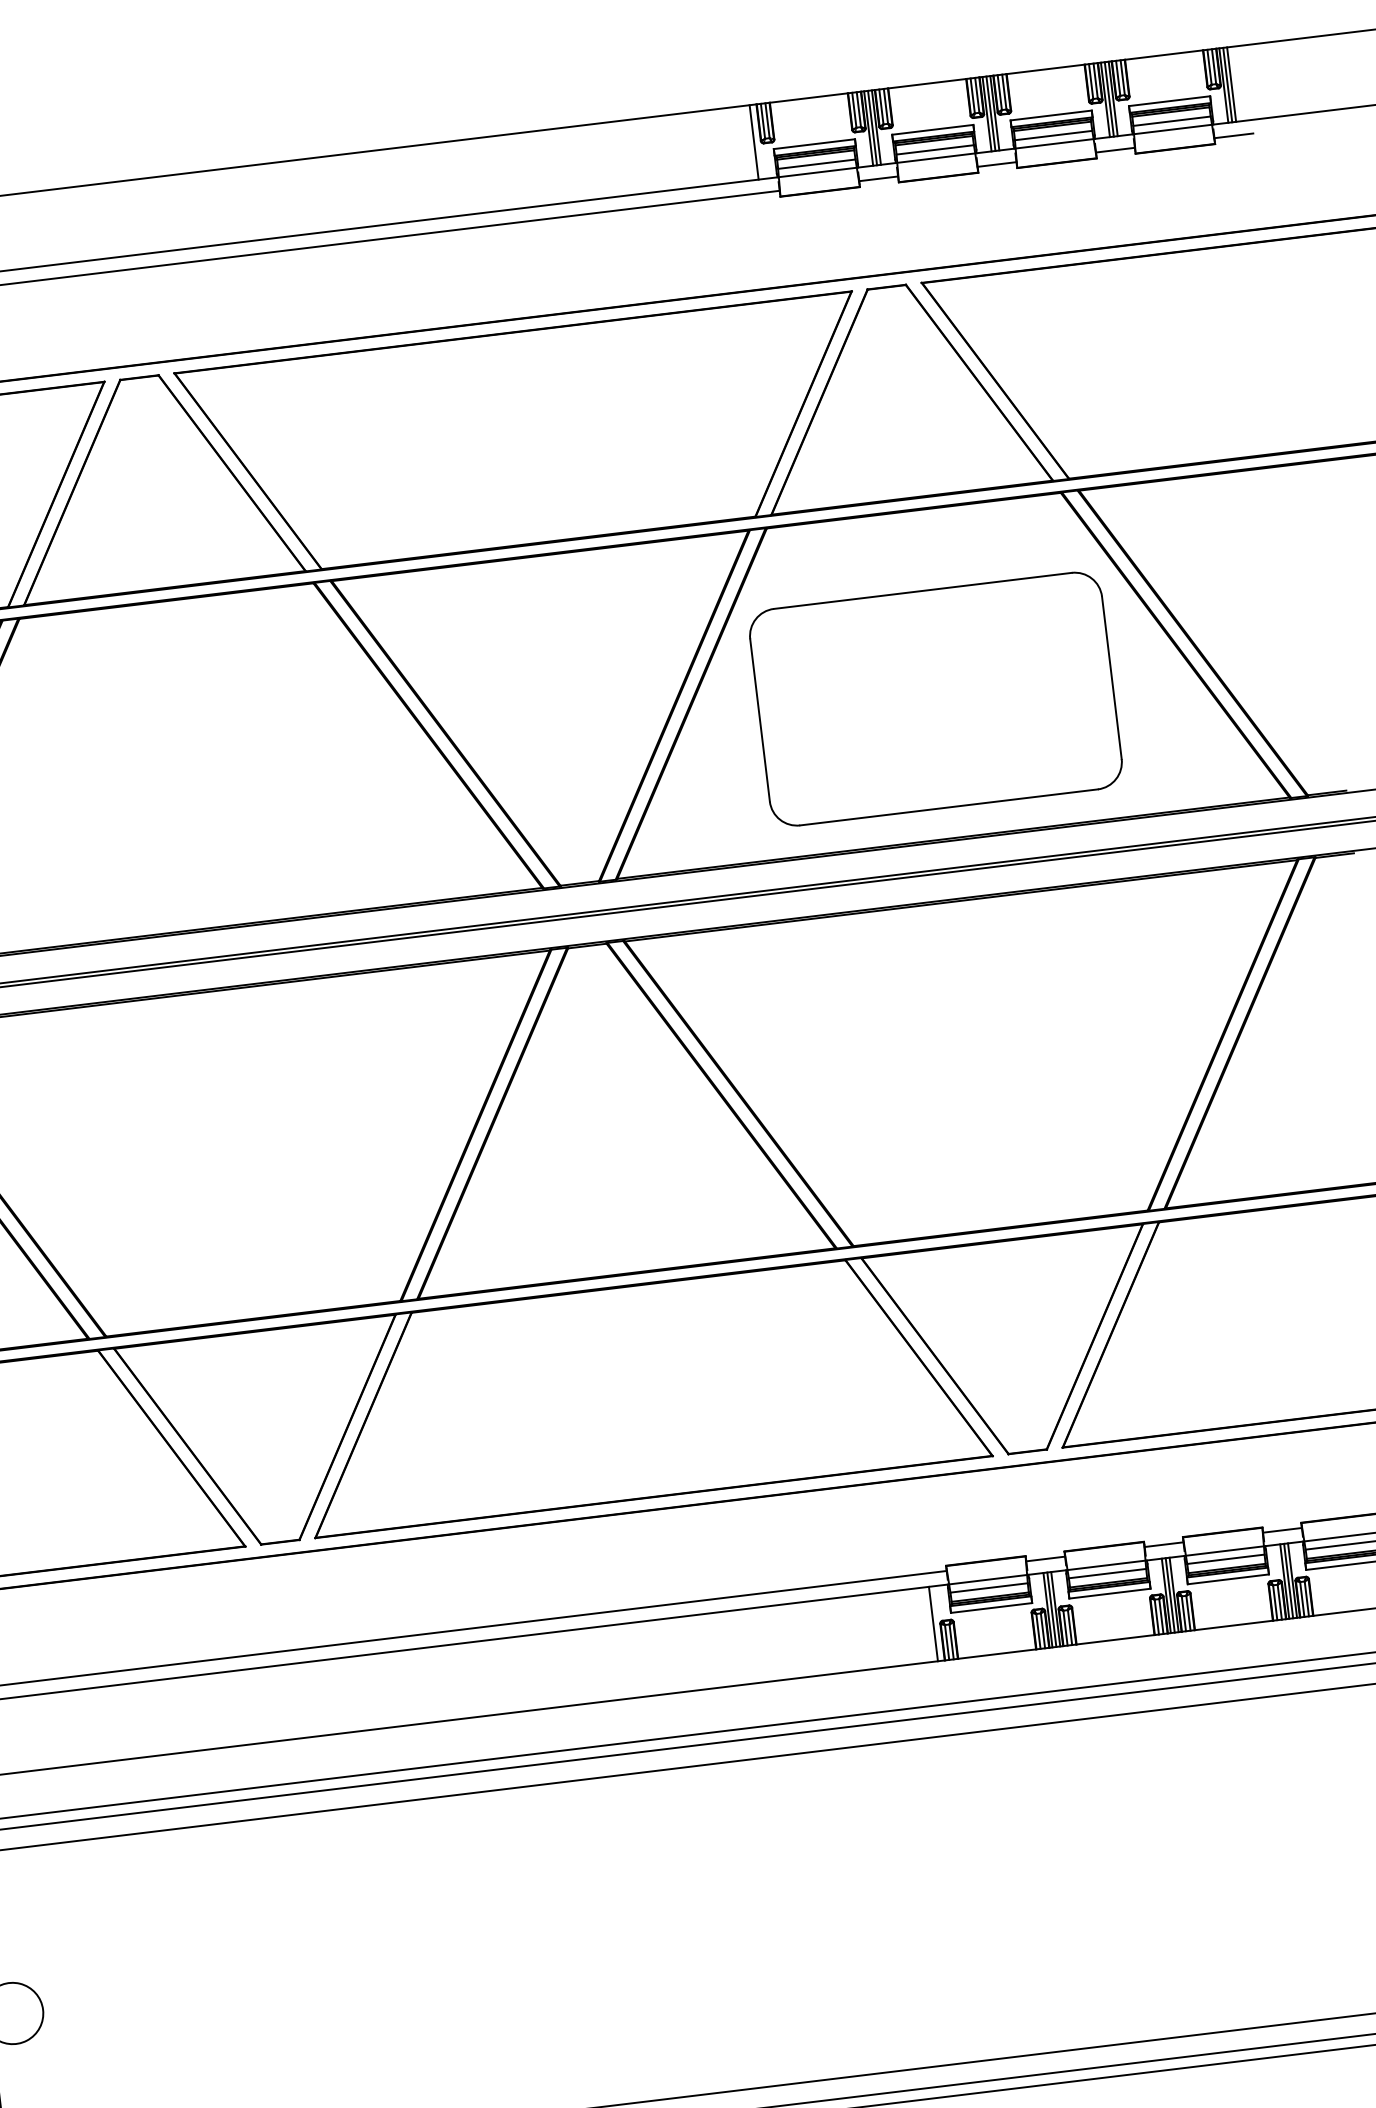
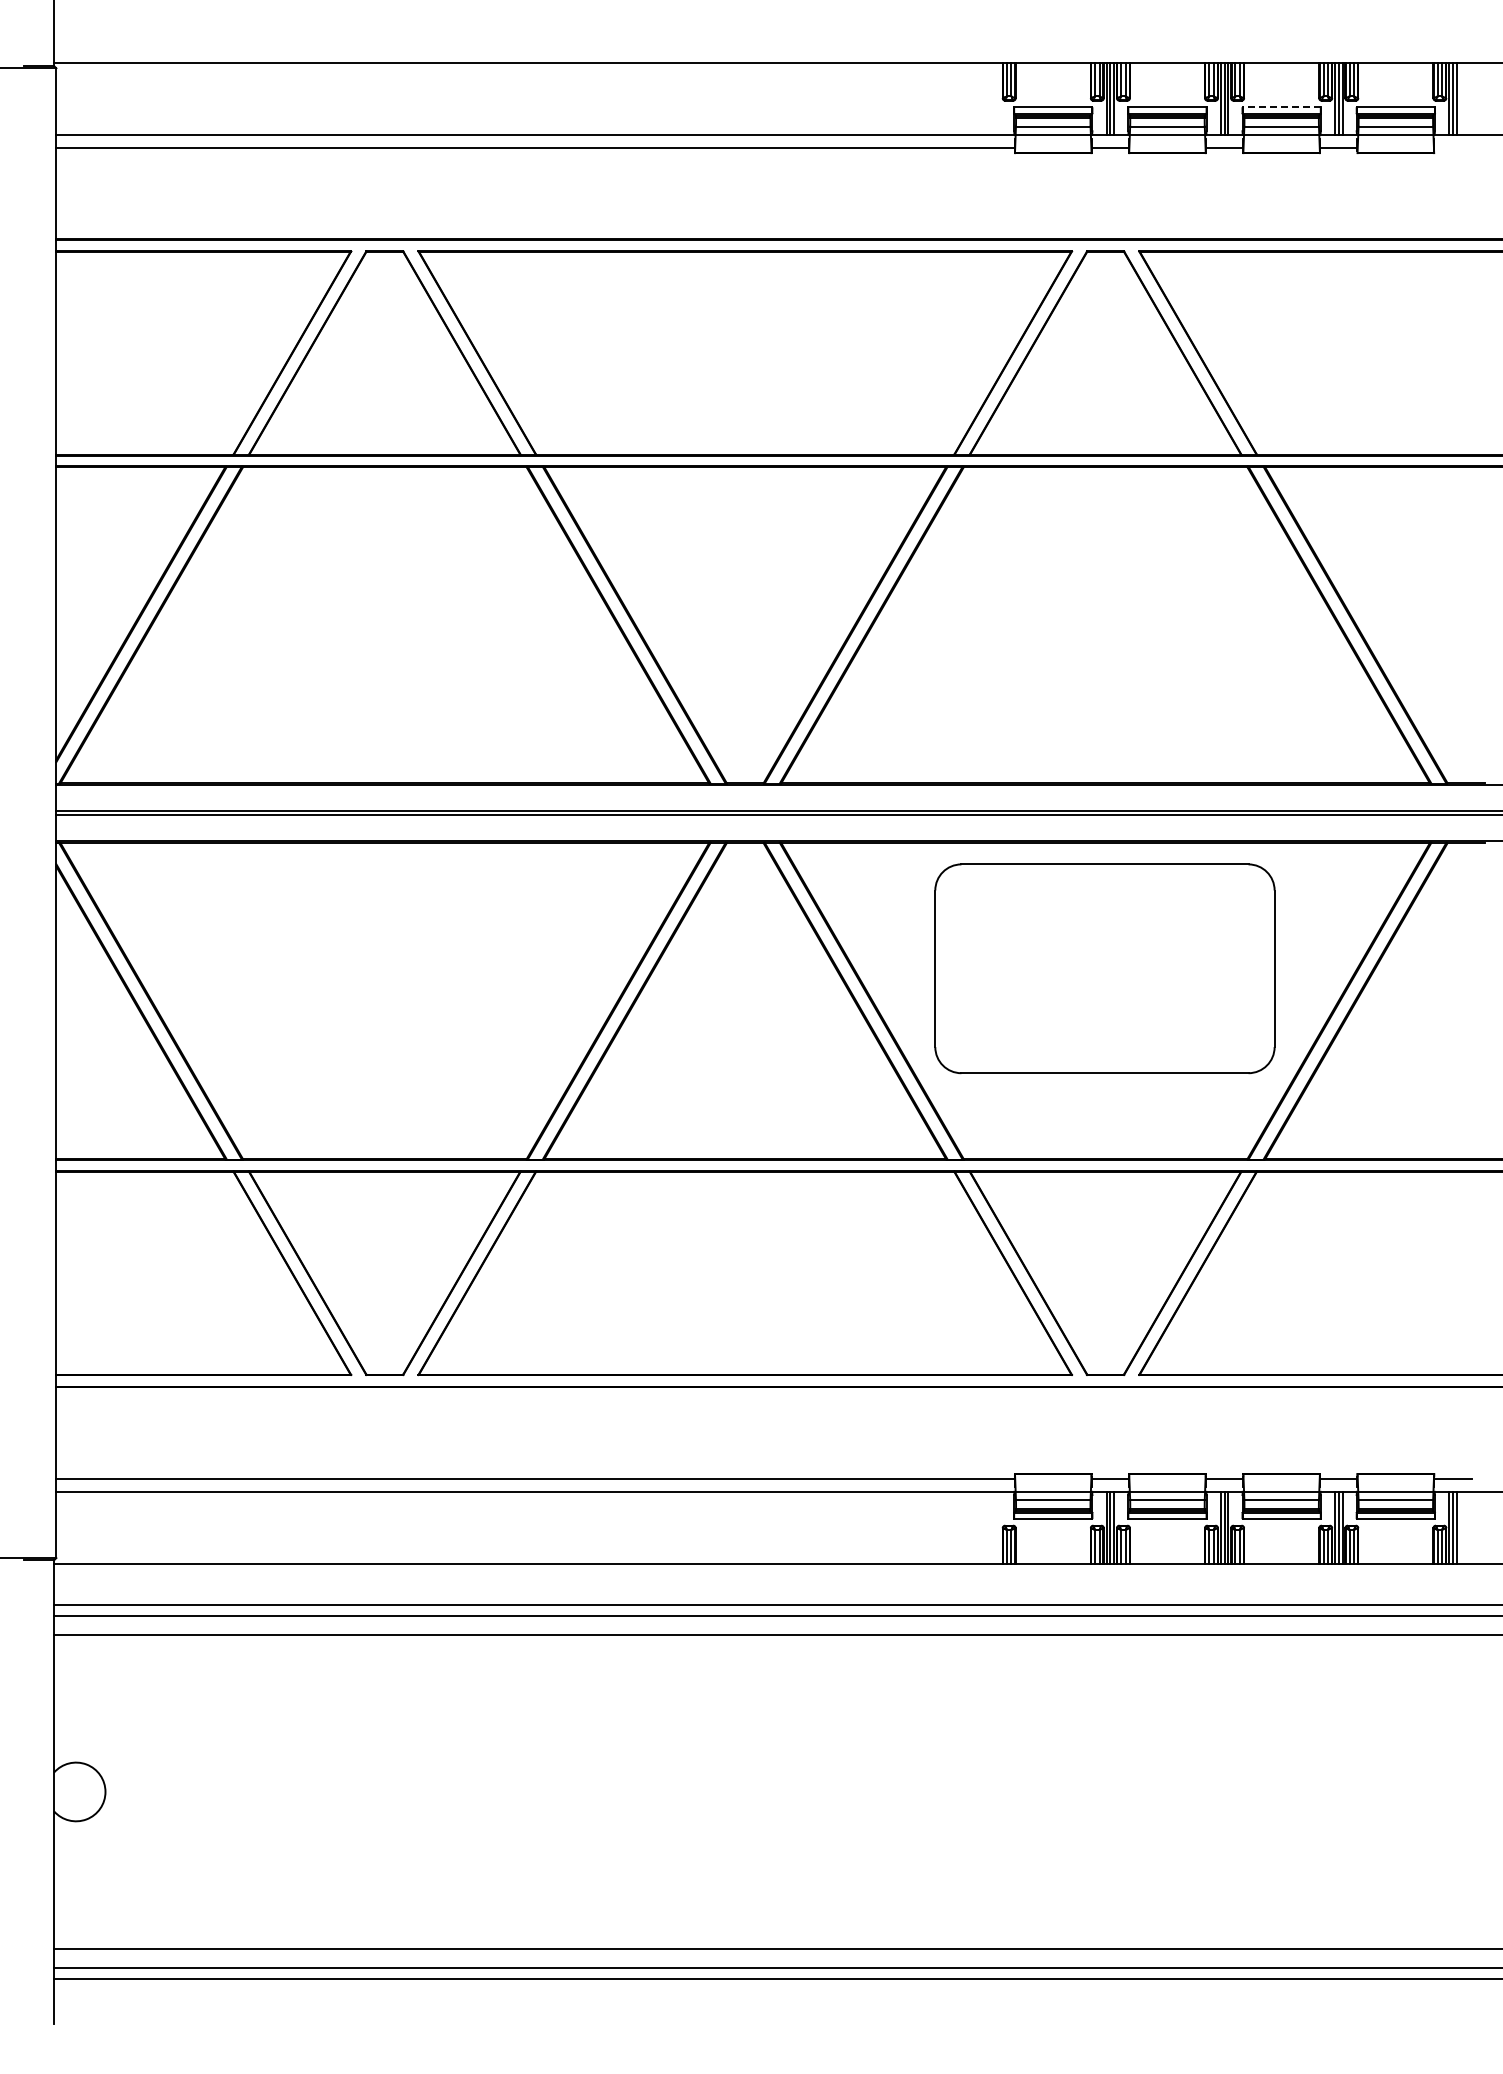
line: (1051, 115) -> (1281, 107), solid -> dashed
line: (1233, 135) -> (1452, 147), removed
line: (754, 142) -> (996, 98), removed
part: (935, 698) -> (1104, 968), moved
line: (933, 1623) -> (996, 1527), removed

